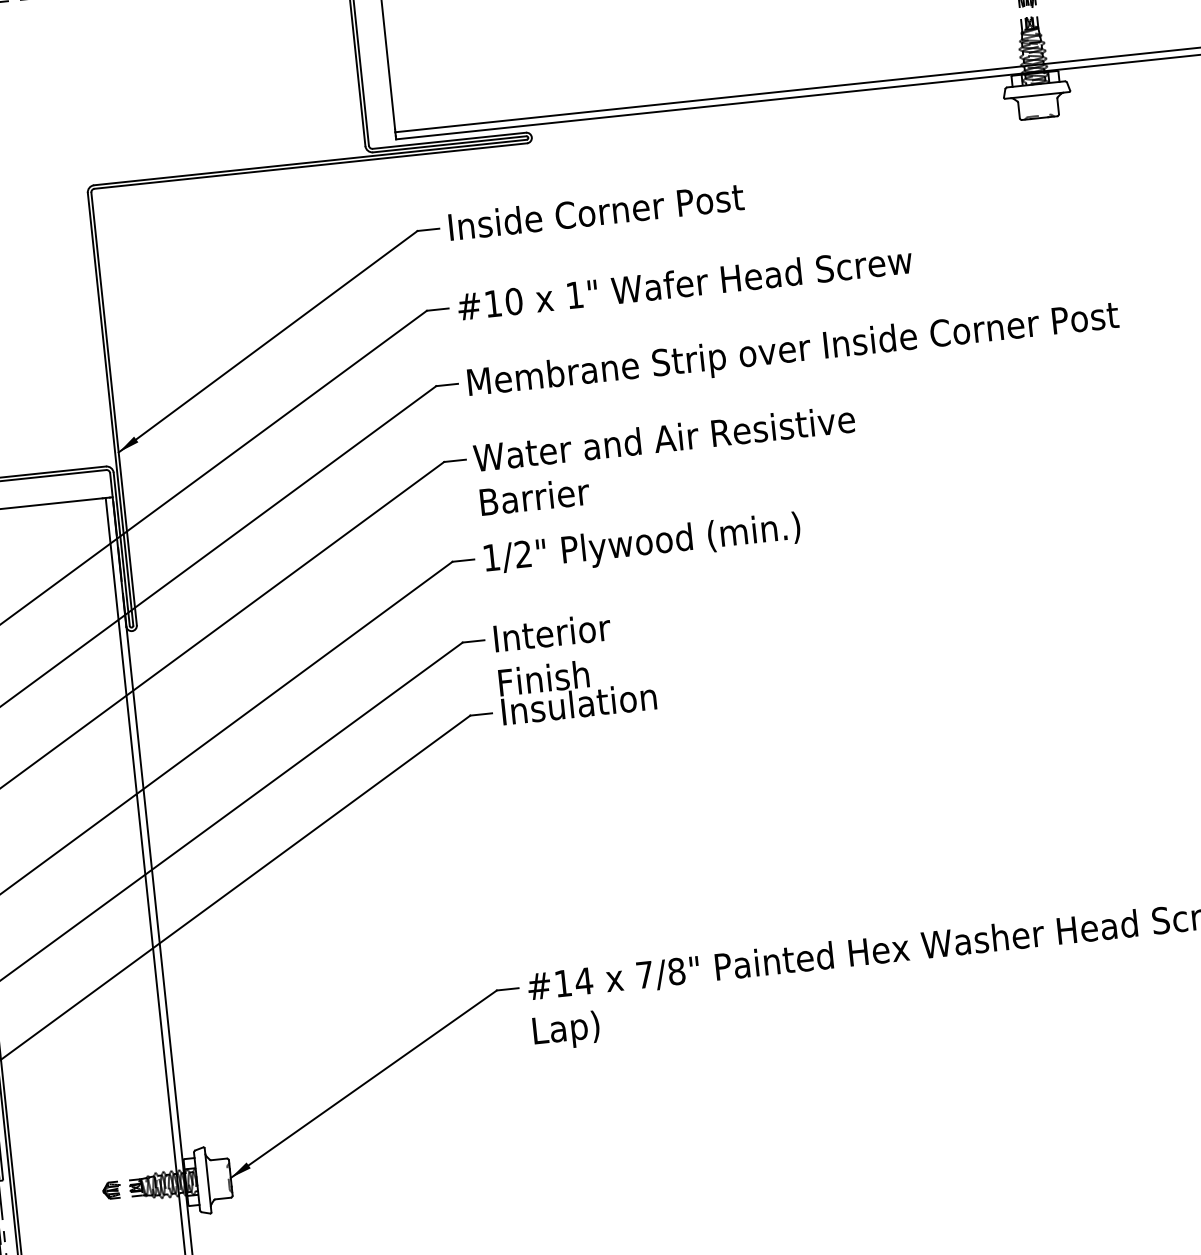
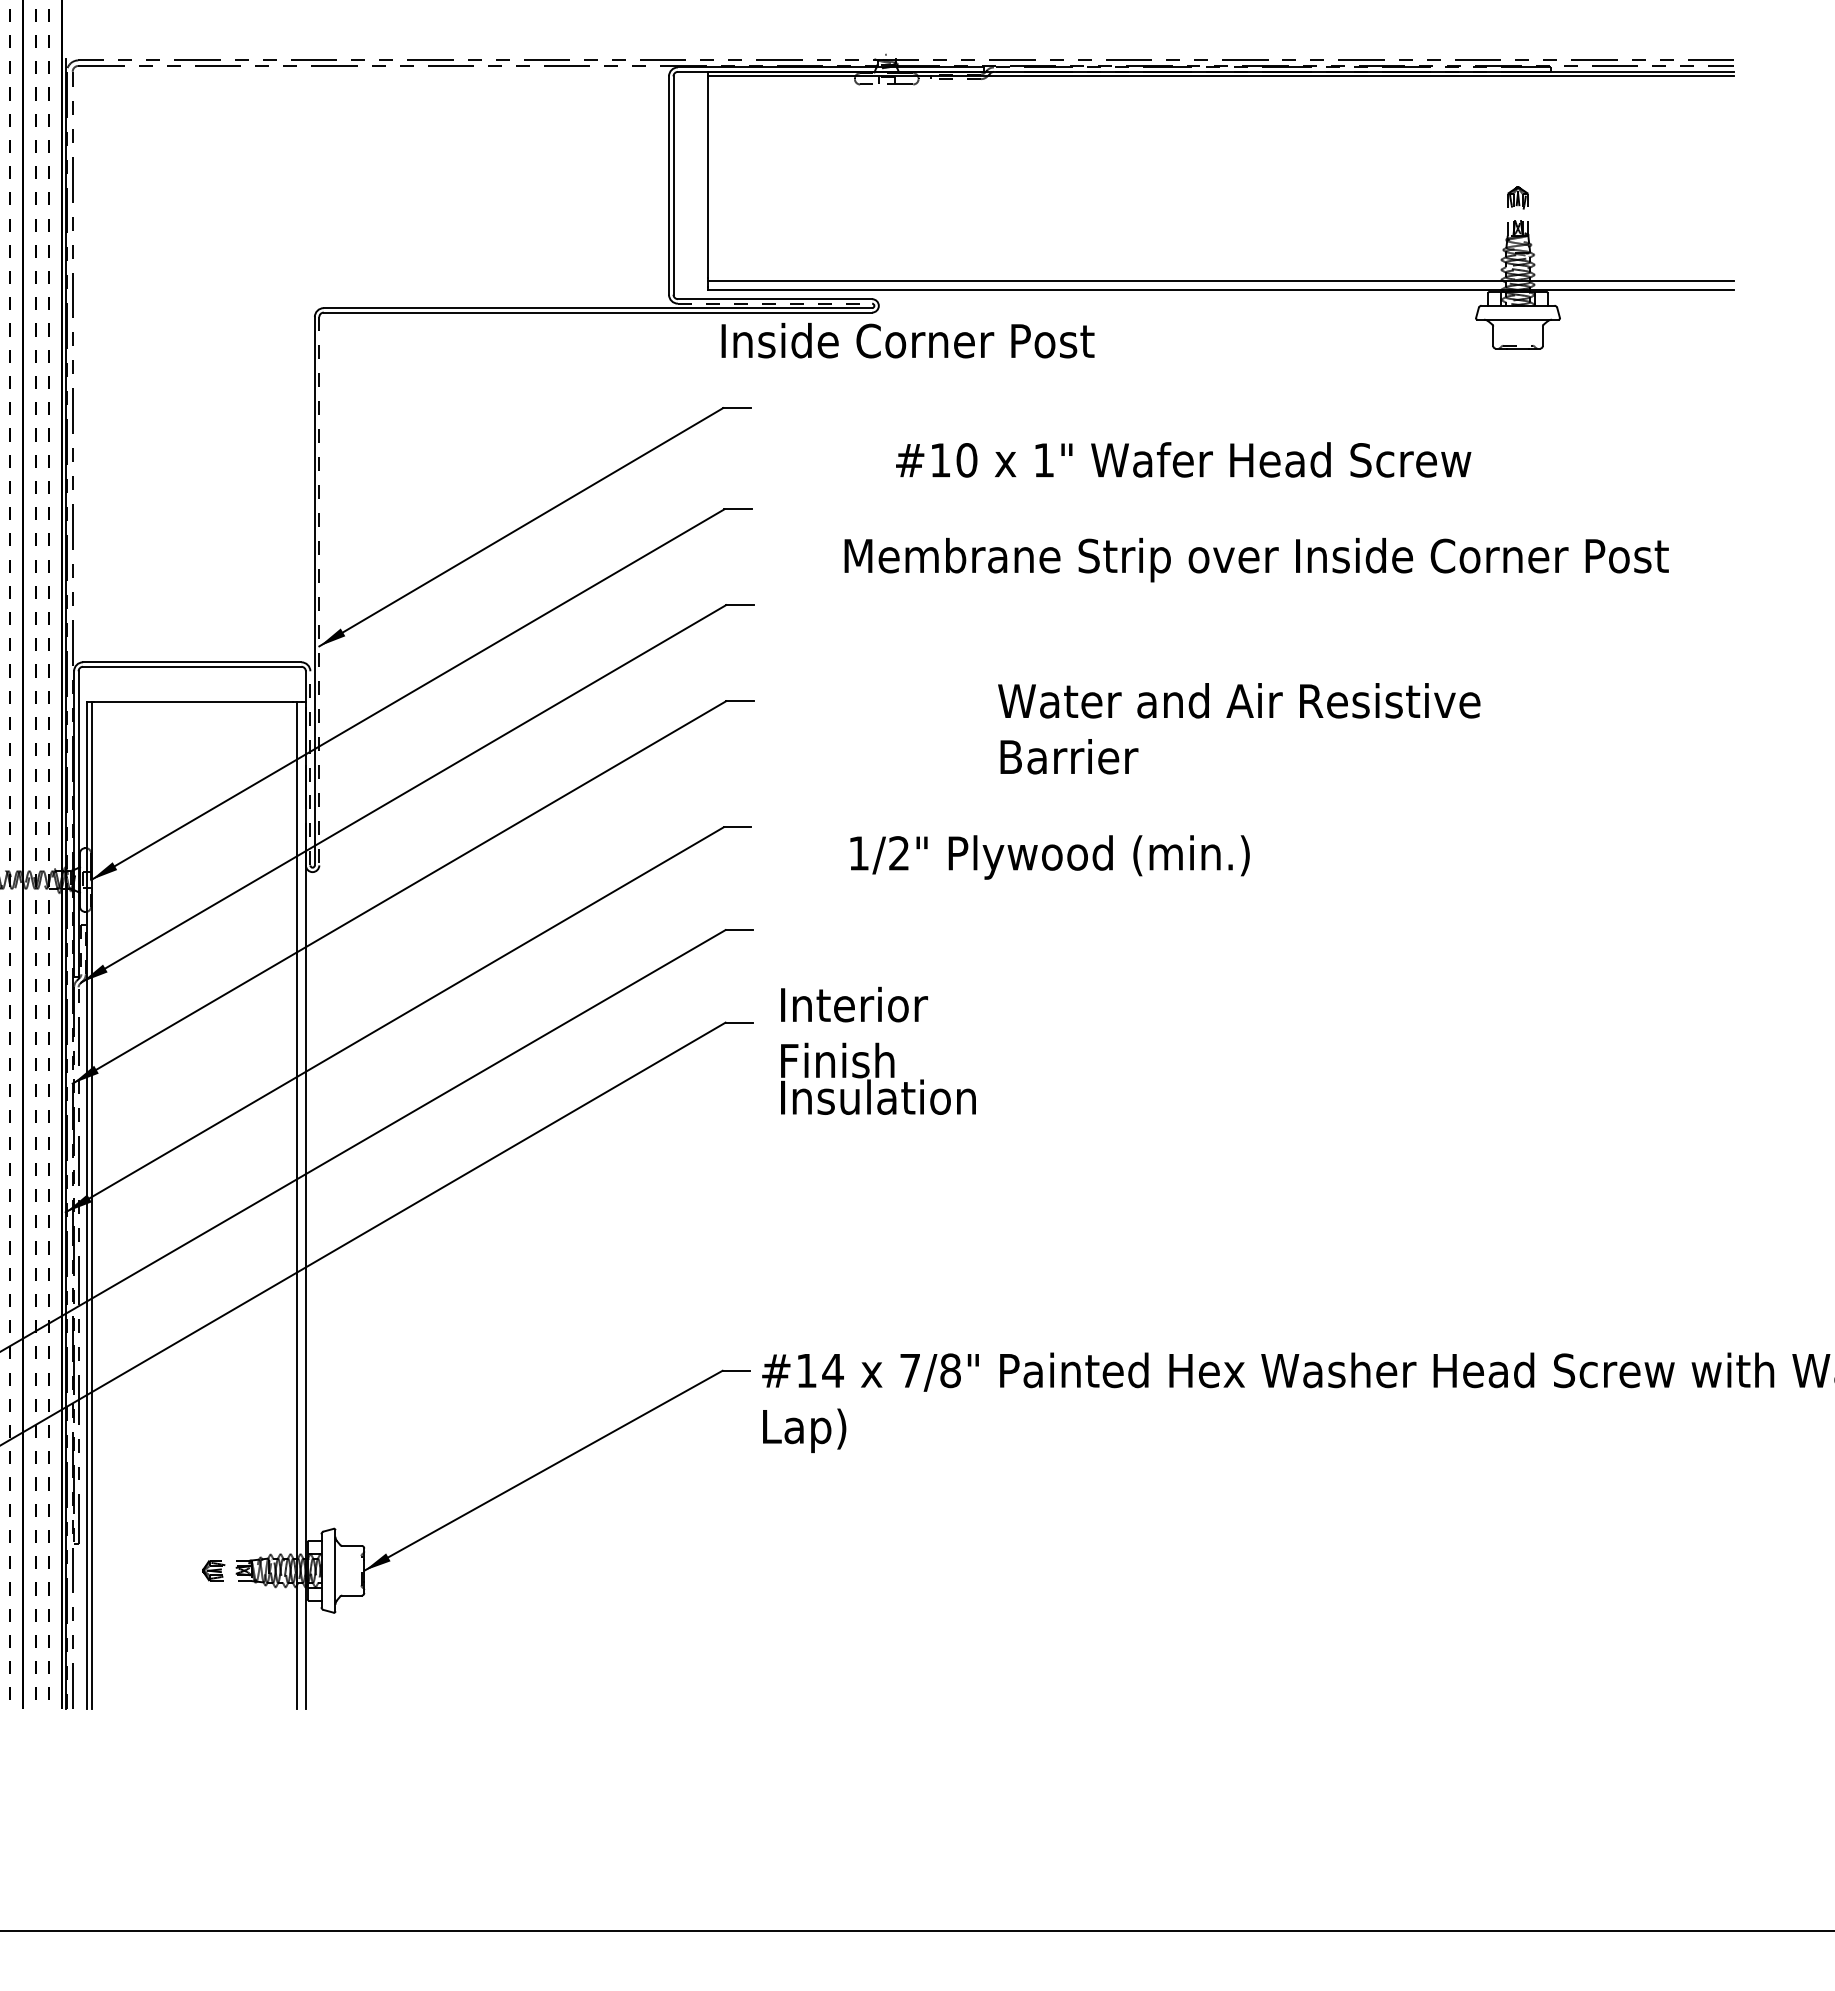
line: (450, 144) -> (775, 303), solid -> dashed
text: (596, 211) -> (907, 340), moved
text: (684, 282) -> (1183, 459), moved
text: (793, 351) -> (1256, 559), moved
line: (114, 409) -> (319, 591), solid -> dashed
text: (666, 460) -> (1239, 728), moved
text: (642, 545) -> (1049, 857), moved
line: (121, 548) -> (310, 767), solid -> dashed
text: (575, 666) -> (878, 1050), moved

